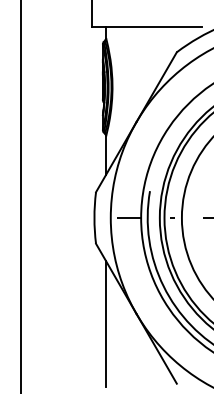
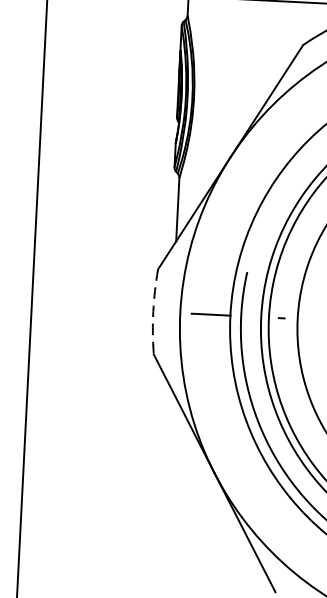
arc: (94, 218) -> (153, 312), solid -> dashed
line: (106, 324) -> (164, 488), removed

